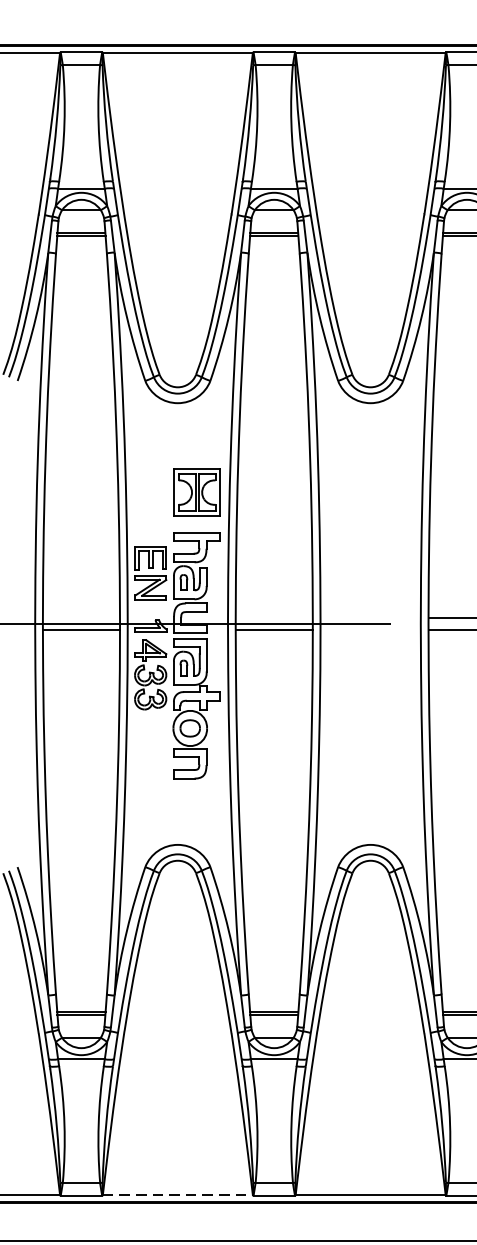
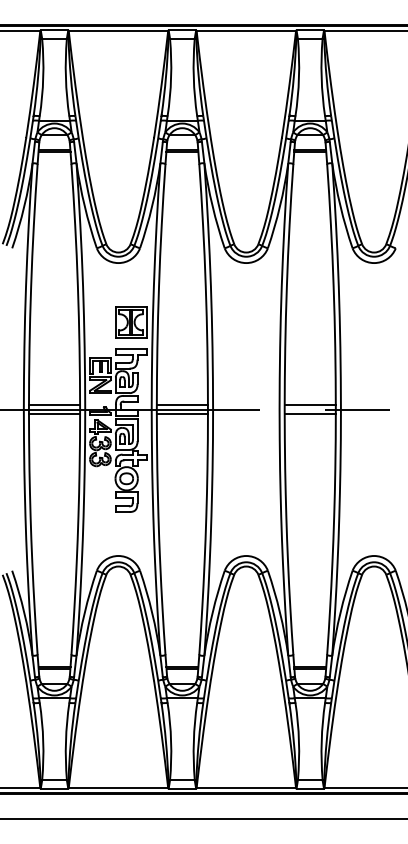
line: (81, 617) -> (54, 405), added
line: (272, 617) -> (181, 405), added
line: (177, 1195) -> (118, 788), dashed -> solid

